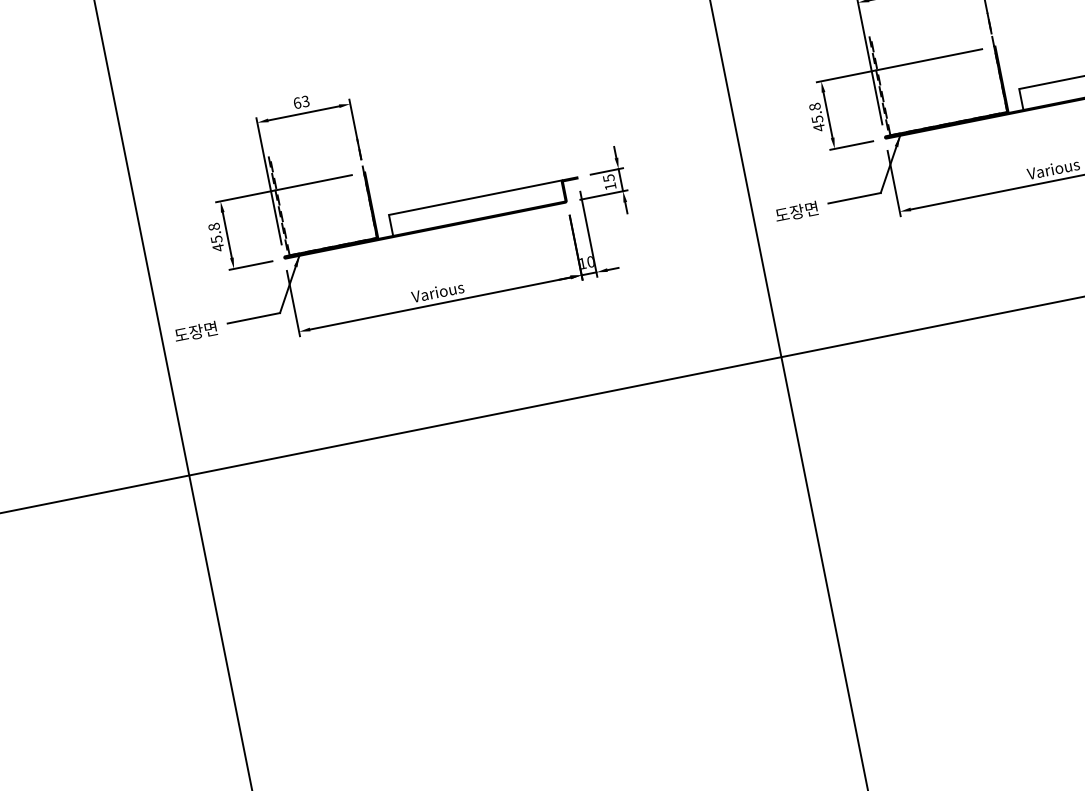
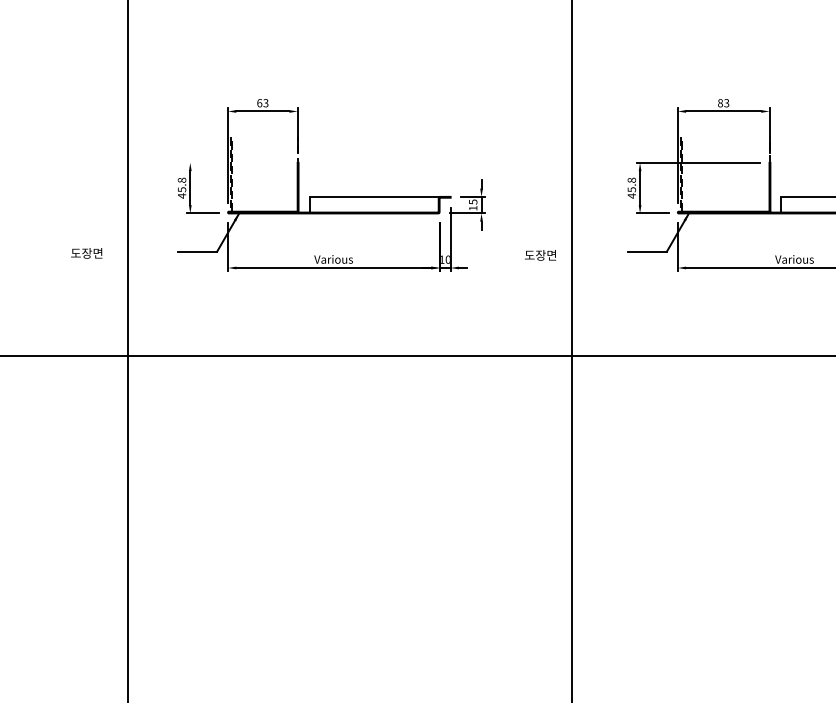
line: (283, 188) -> (237, 162), removed
text: (796, 212) -> (540, 255), moved
text: (195, 332) -> (86, 253), moved

